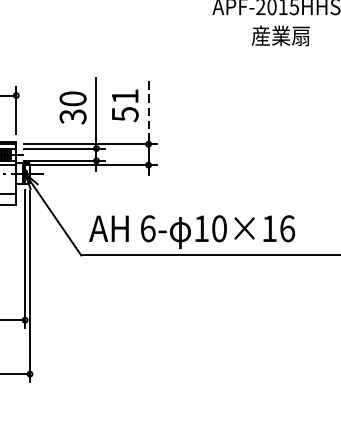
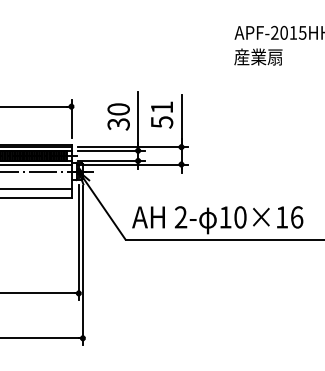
text: (280, 35) -> (258, 56), moved
line: (148, 113) -> (181, 121), dashed -> solid
text: (147, 228) -> (180, 217), 6- -> 2-

